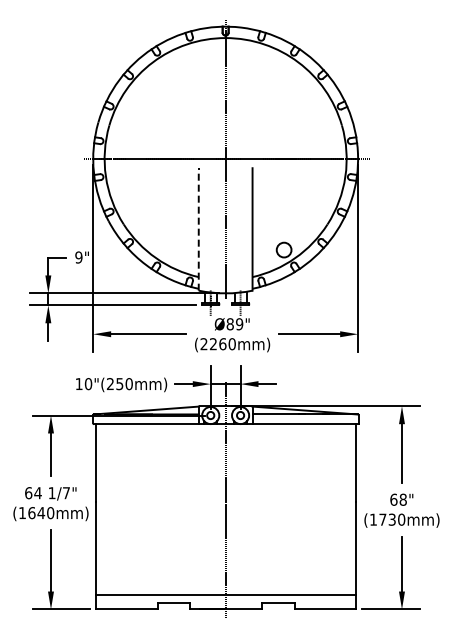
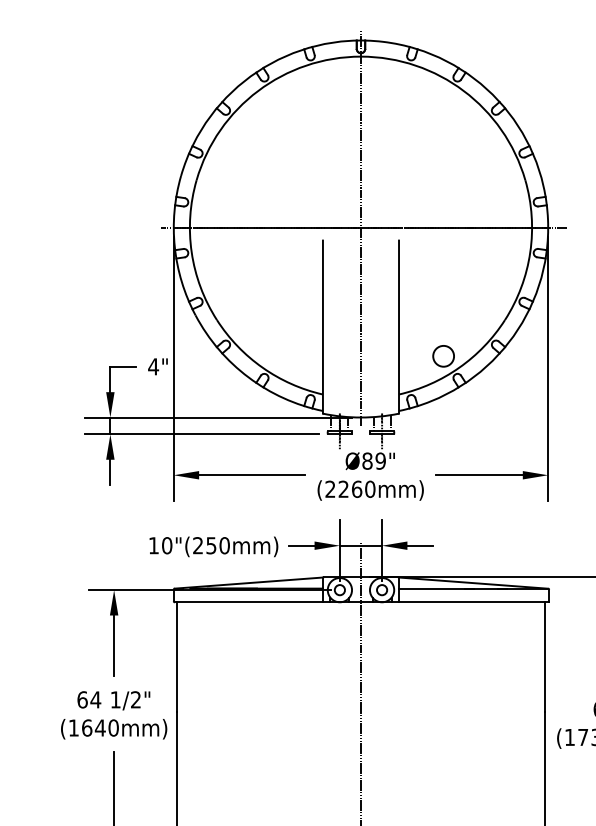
line: (198, 228) -> (322, 325), dashed -> solid
text: (78, 257) -> (152, 366), 9" -> 4"
text: (66, 493) -> (136, 700), 1/7" -> 1/2"

